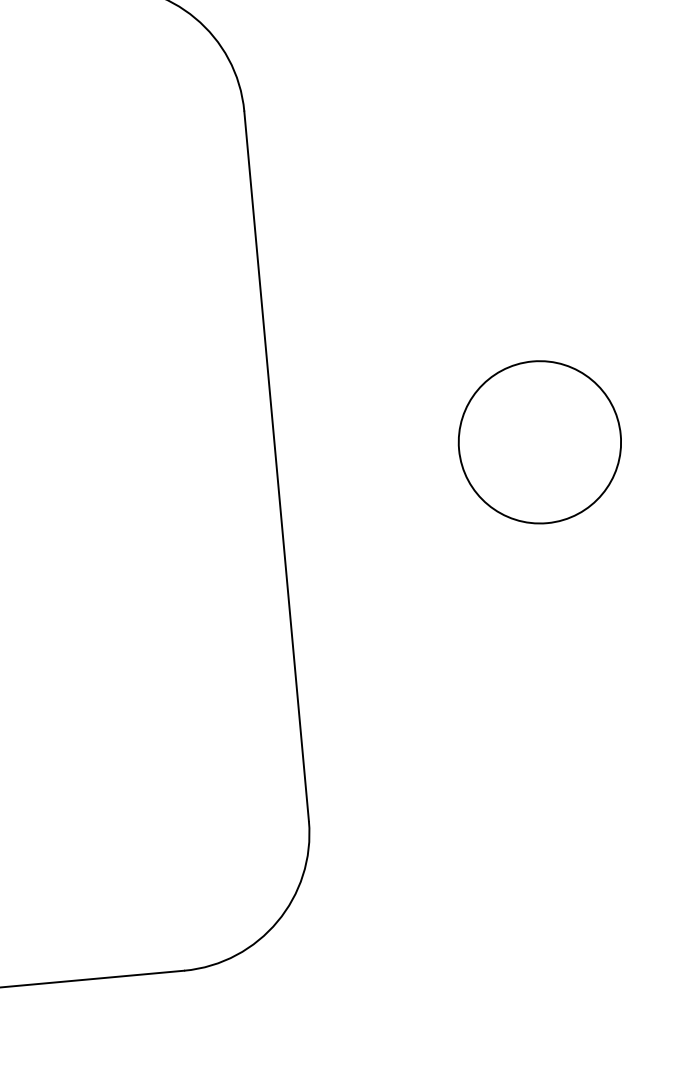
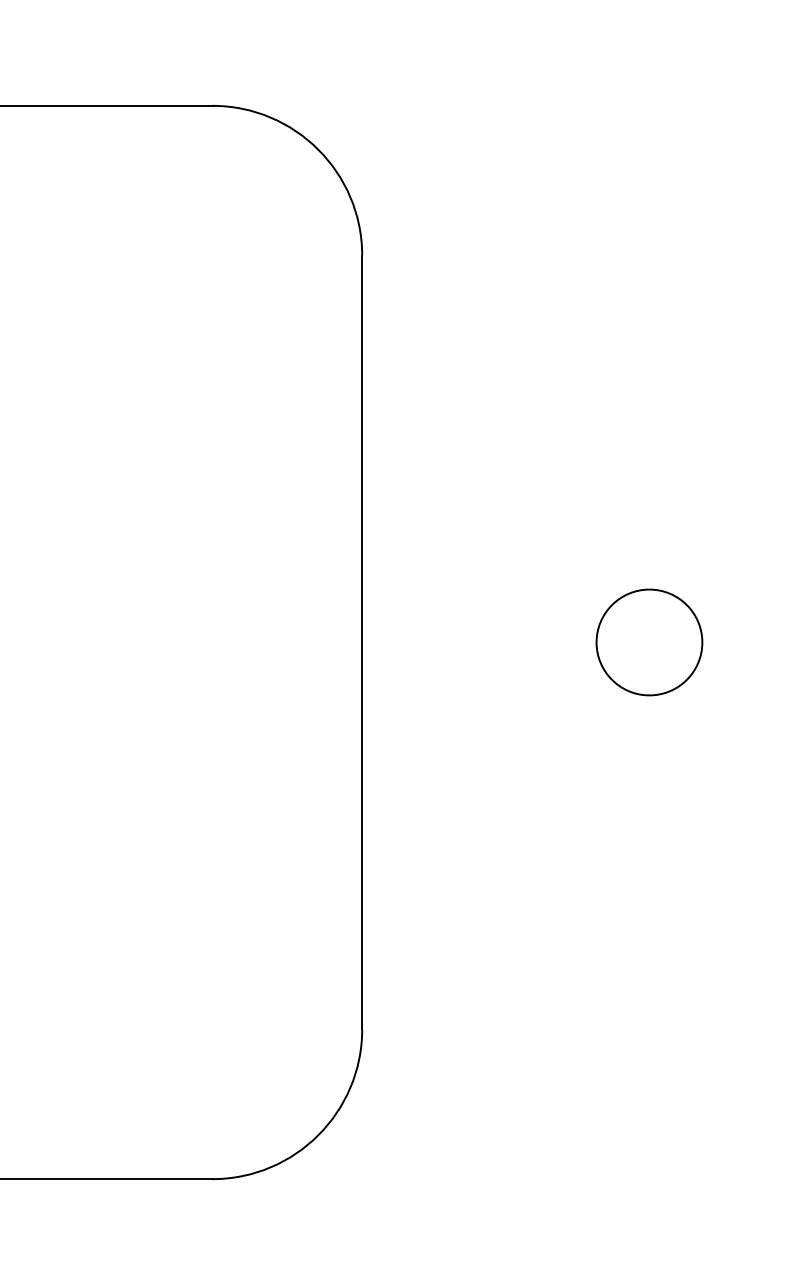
circle: (539, 442) -> (649, 642), size x0.6

